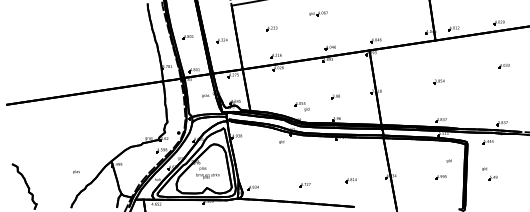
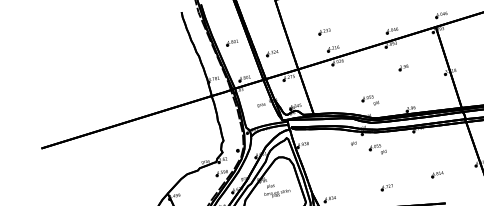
part: (271, 28) -> (324, 31), moved
part: (221, 40) -> (271, 53), moved
part: (335, 96) -> (403, 67), moved
part: (301, 150) -> (377, 149), added

